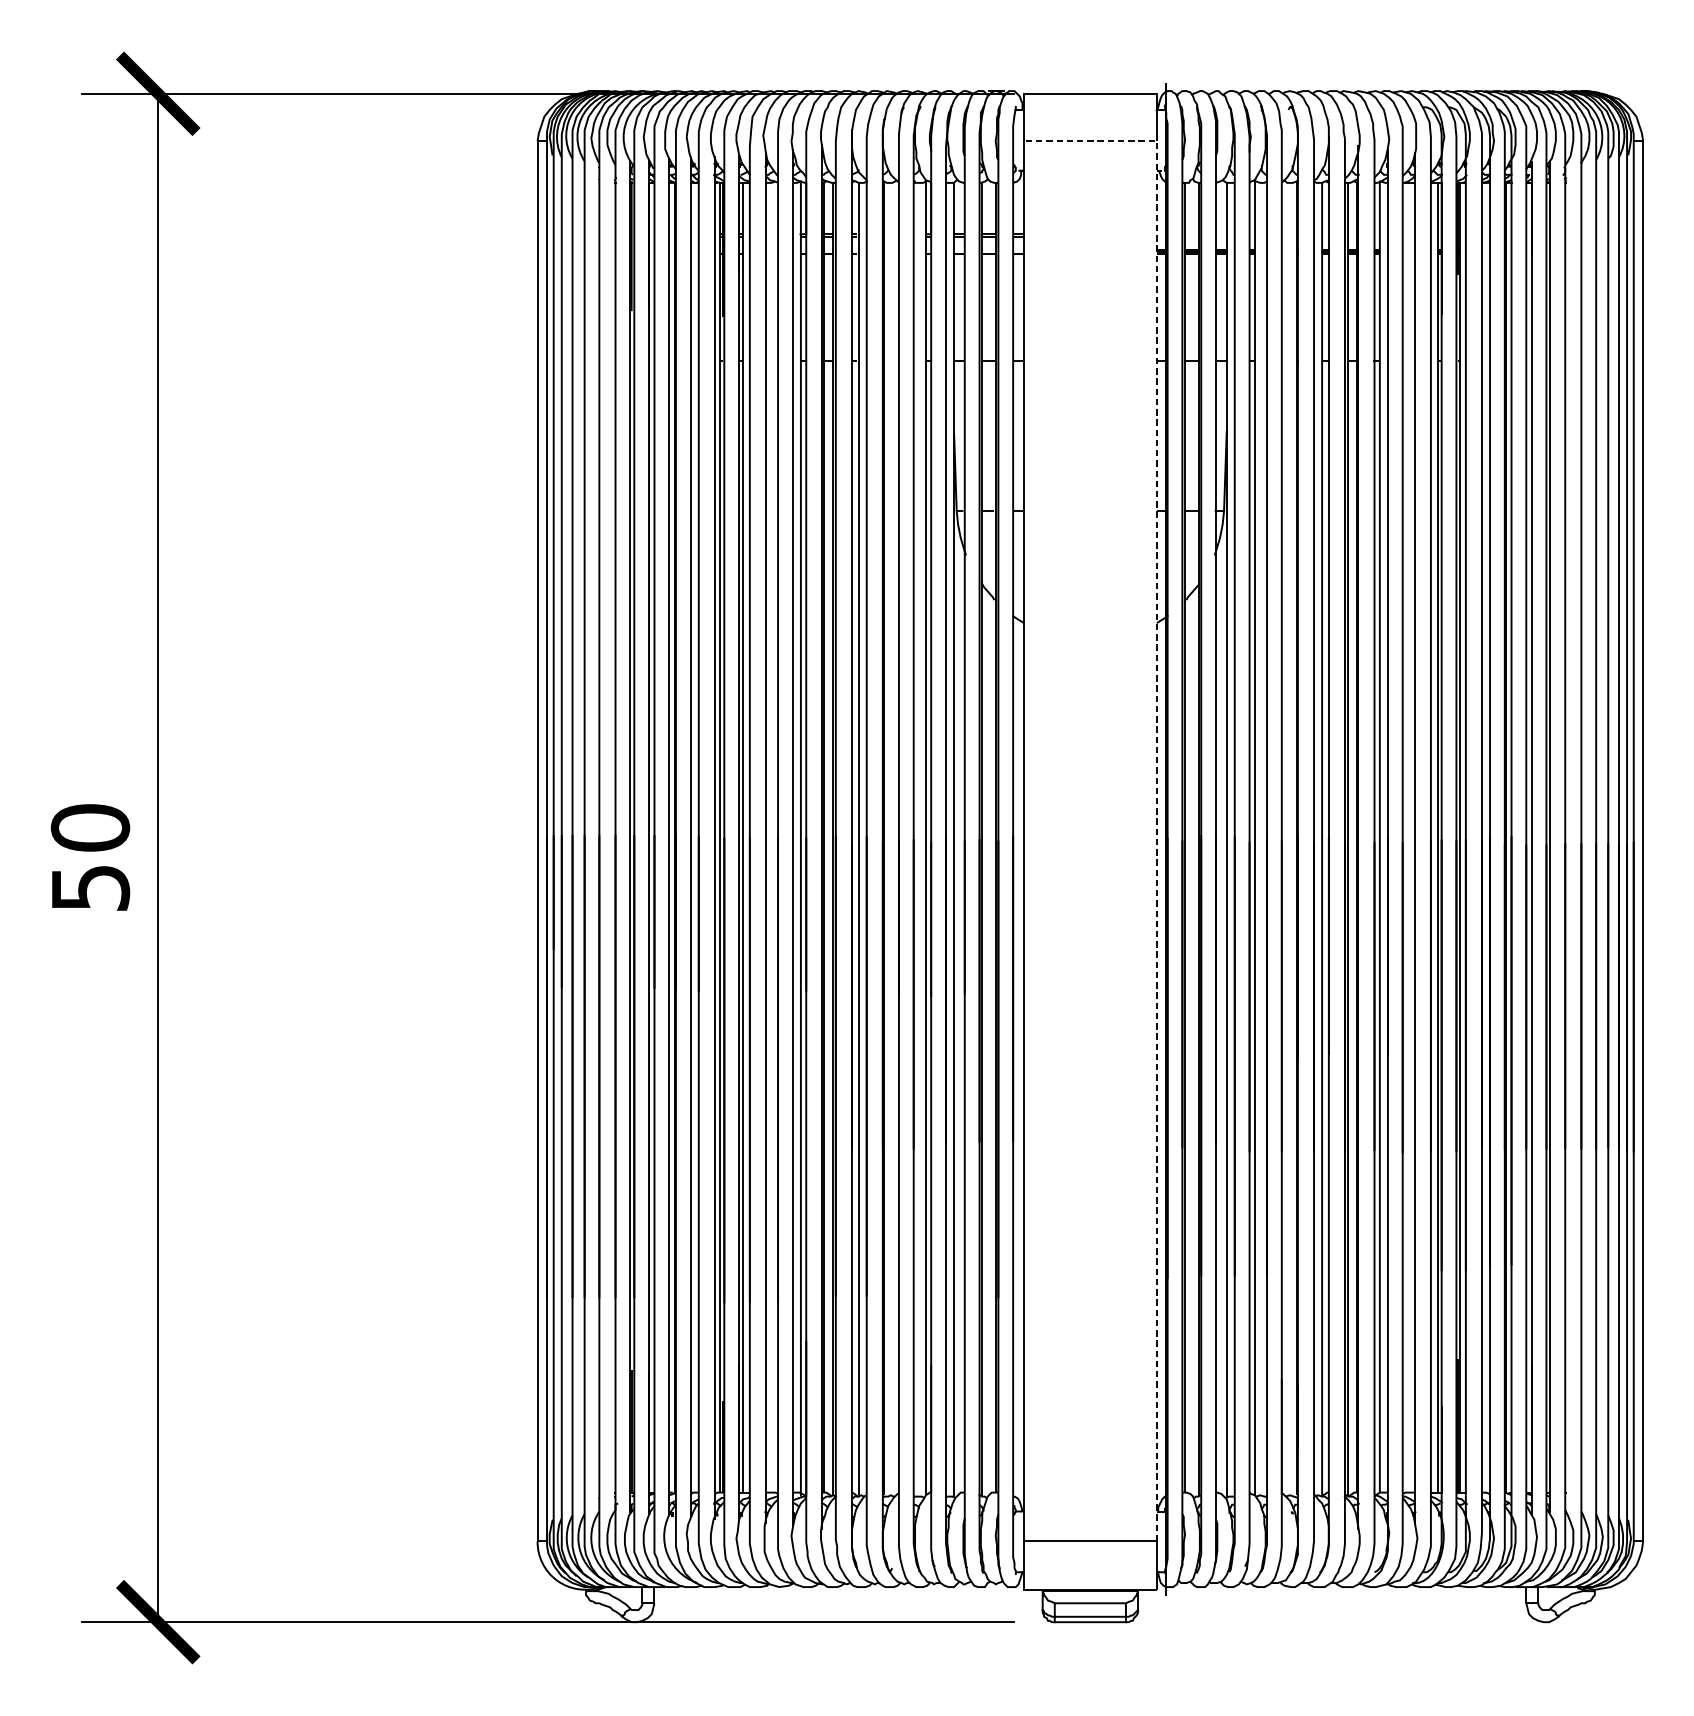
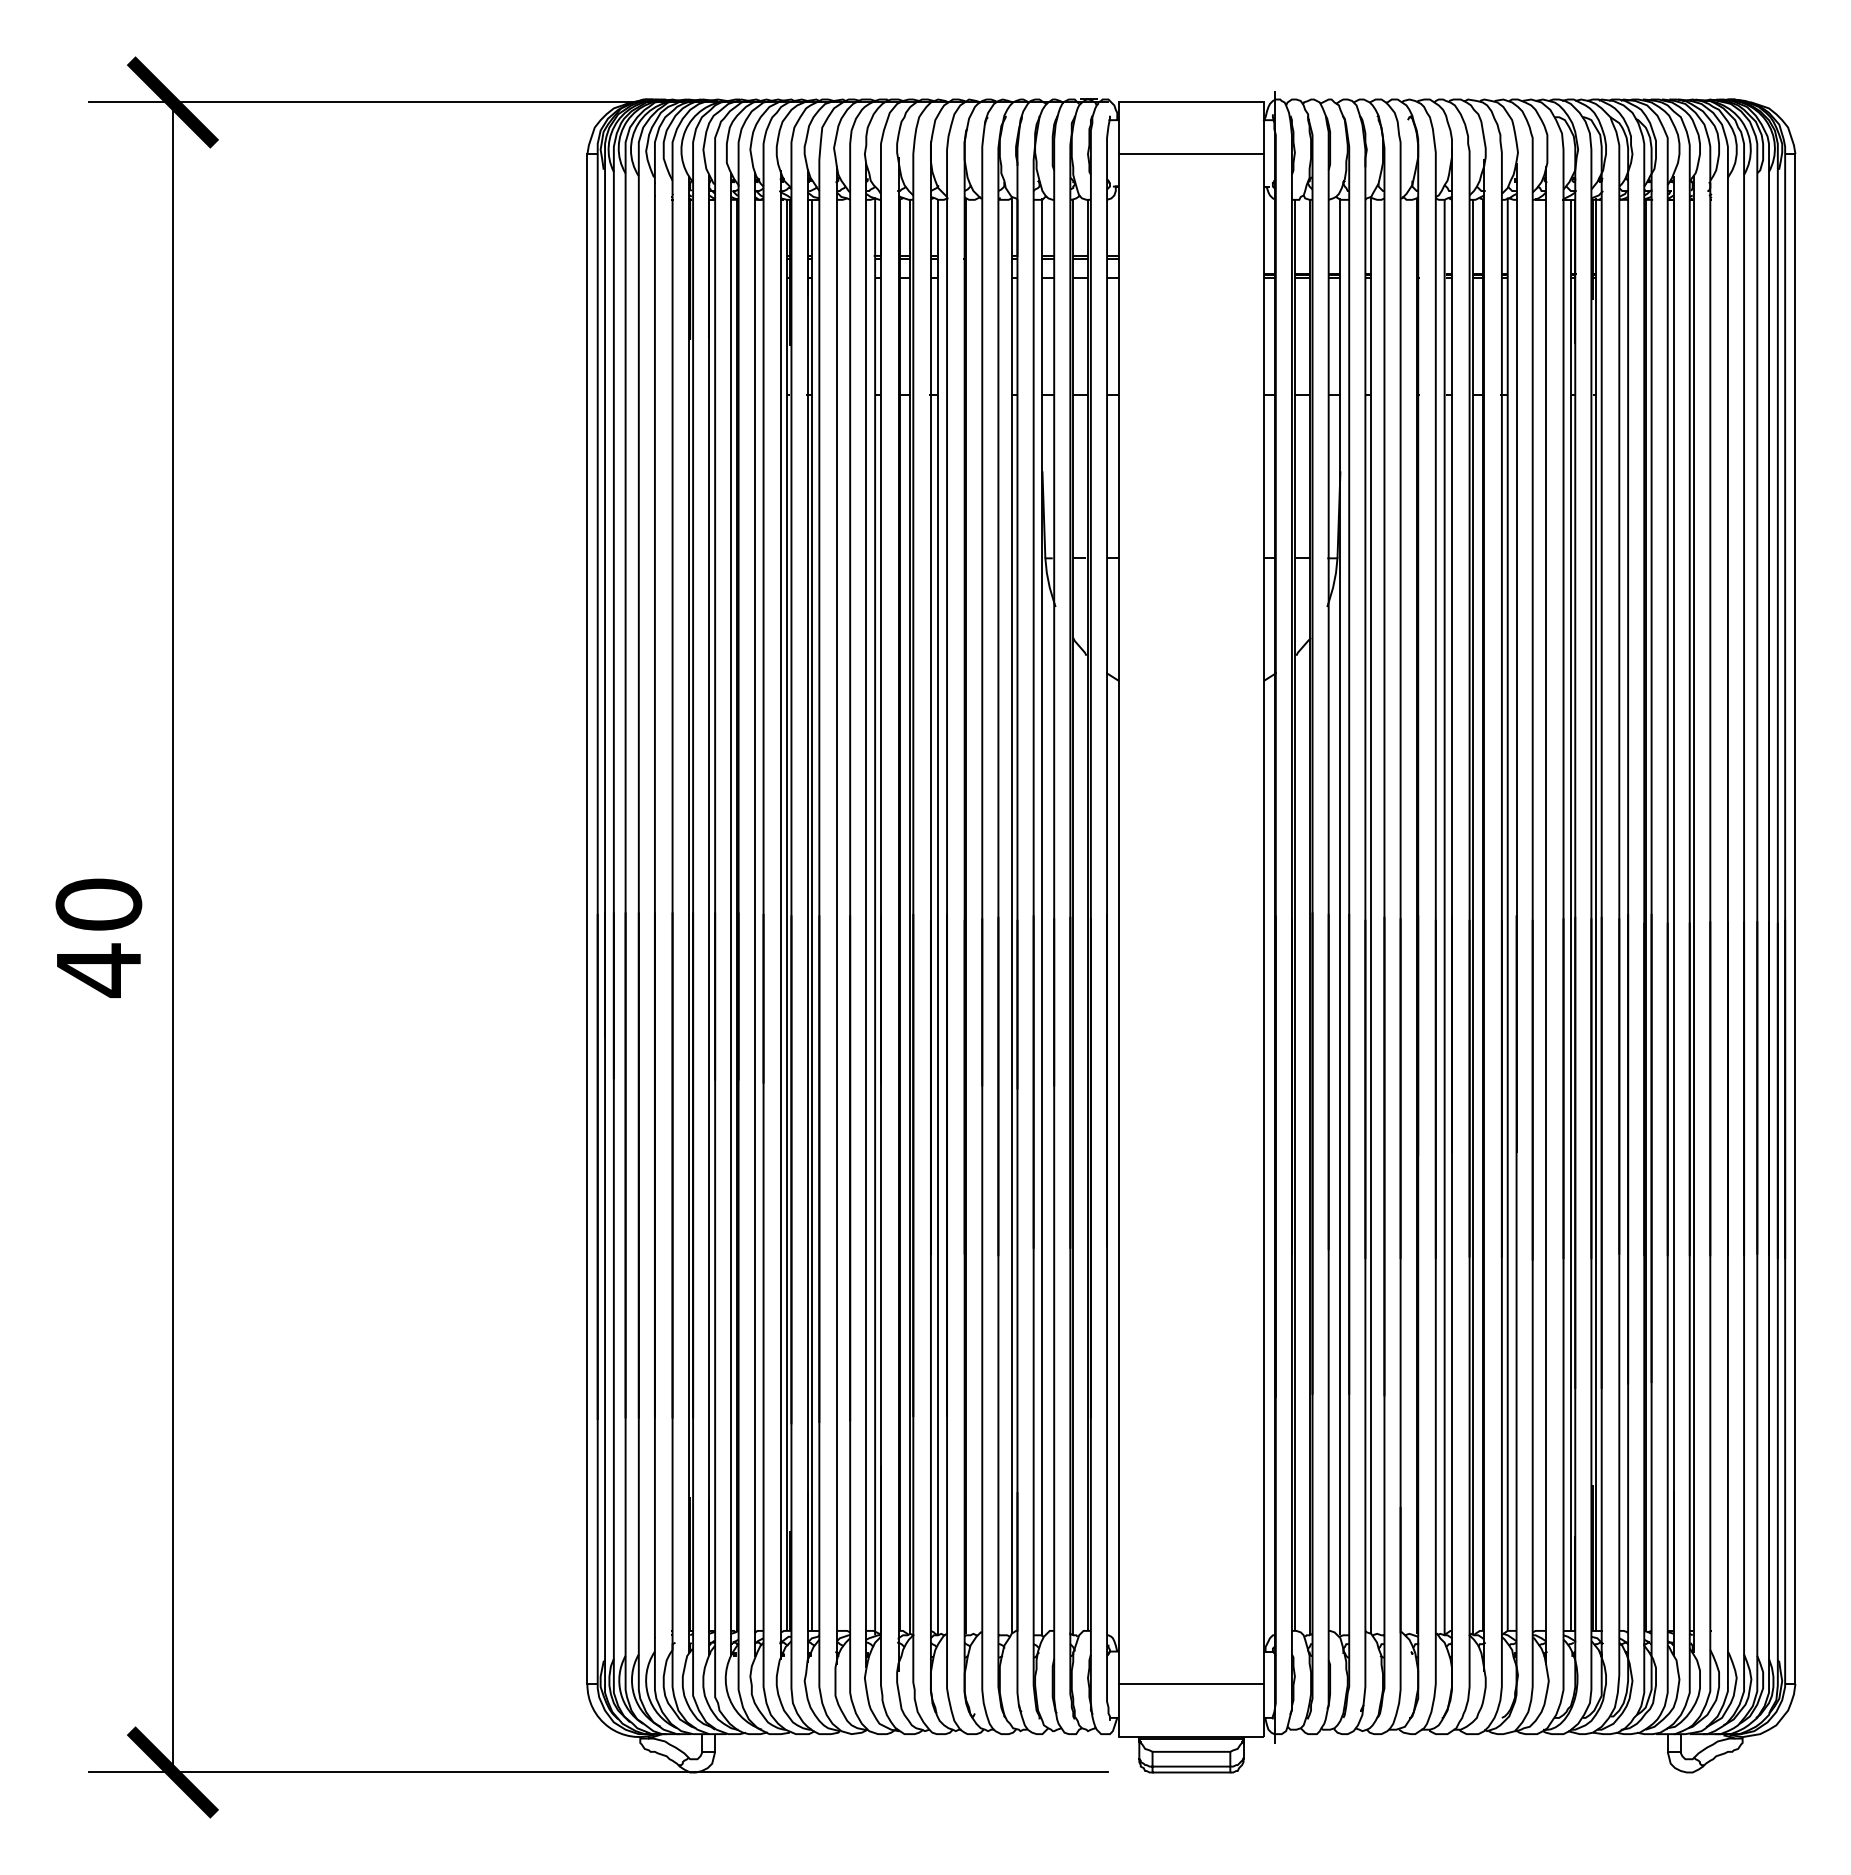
line: (1157, 773) -> (1264, 845), dashed -> solid
text: (91, 888) -> (99, 970), 50 -> 40

